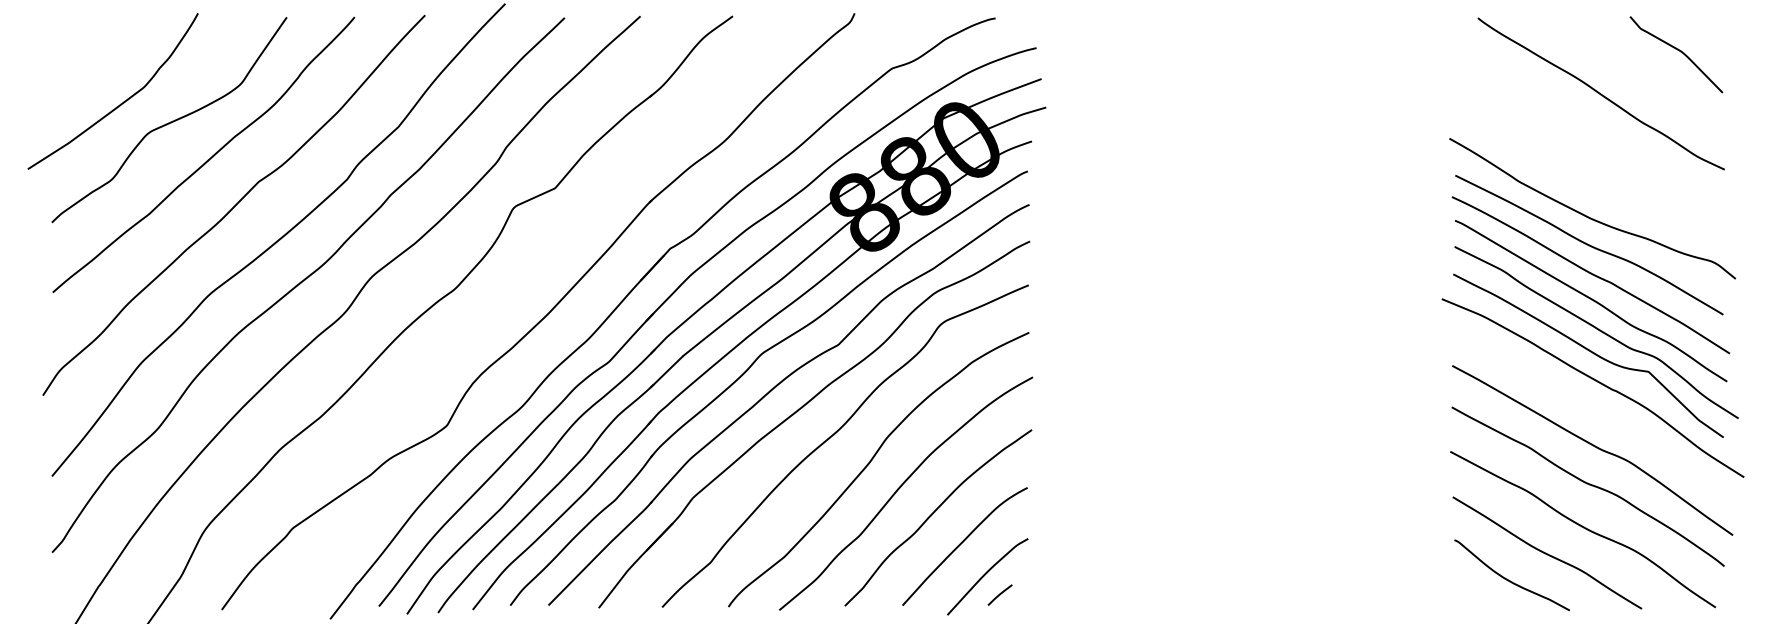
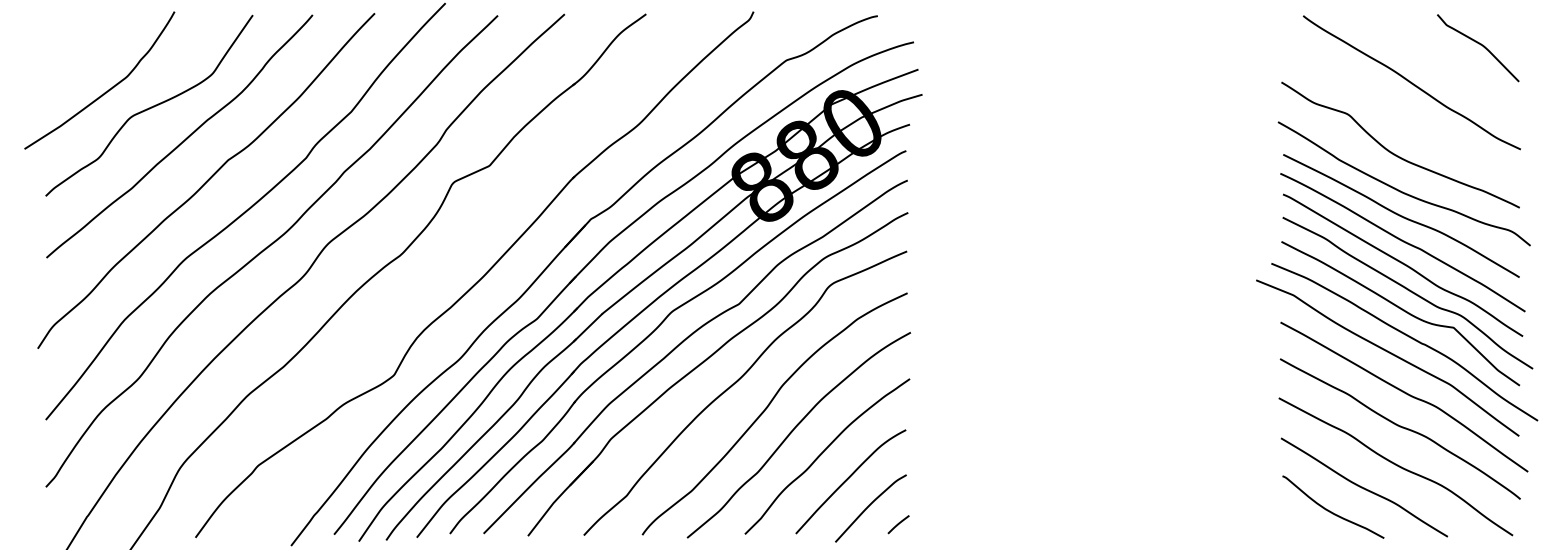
curve: (1580, 173) -> (1393, 152), added
curve: (1576, 401) -> (1390, 353), added
line: (999, 594) -> (898, 524), moved

